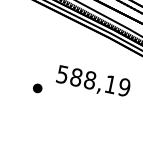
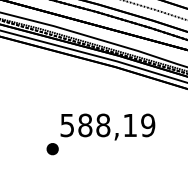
part: (37, 88) -> (52, 149), moved

